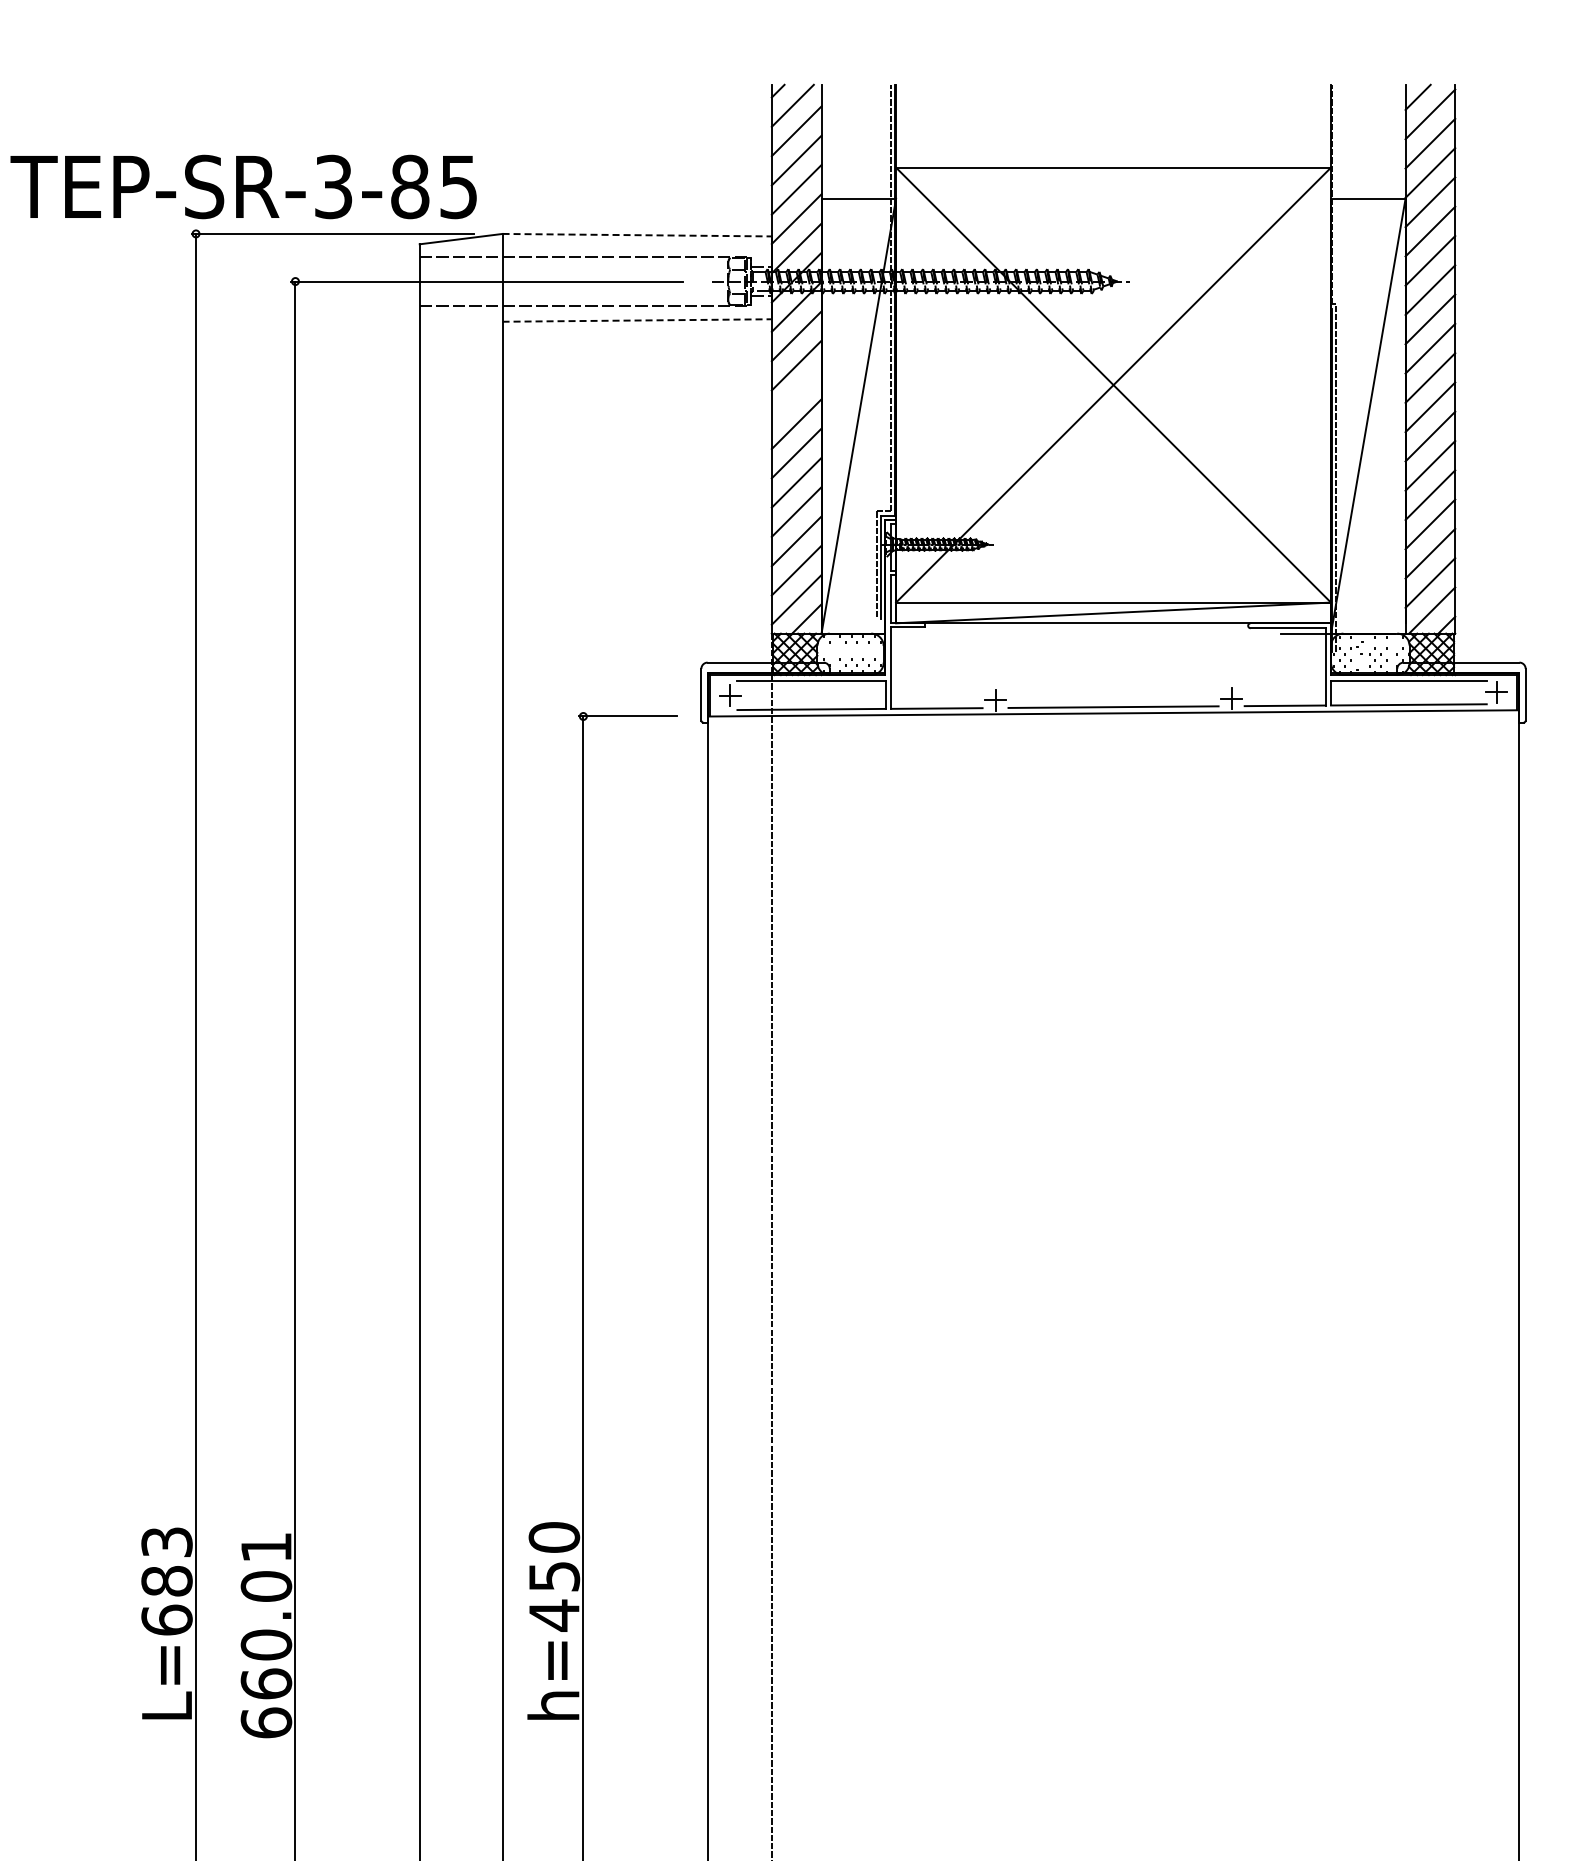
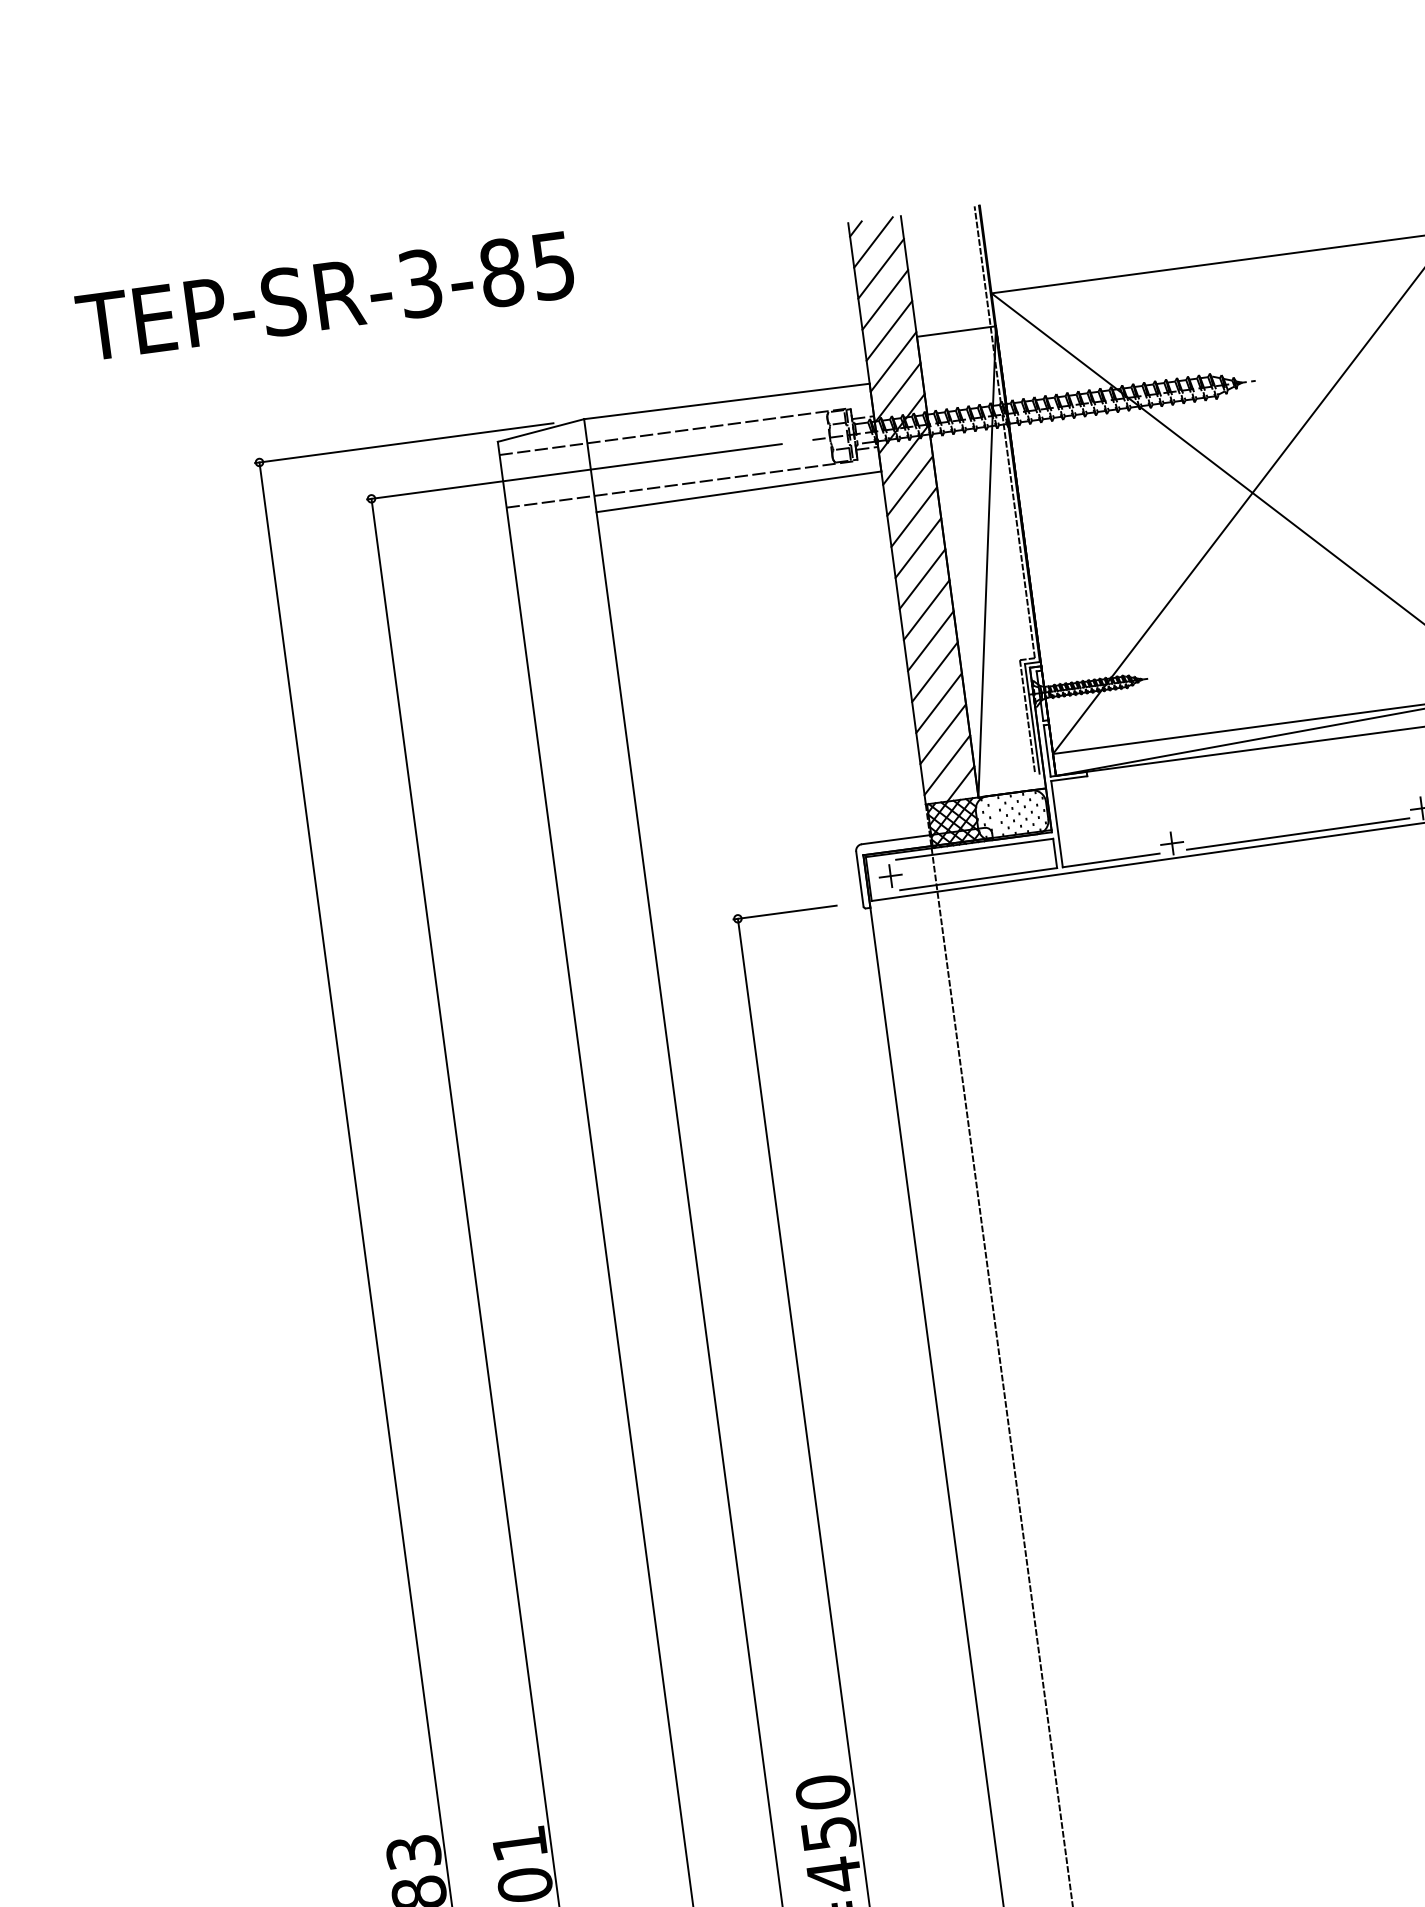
text: (243, 186) -> (325, 295), moved
line: (637, 235) -> (727, 401), dashed -> solid
line: (637, 320) -> (739, 491), dashed -> solid
line: (796, 394) -> (918, 547), added

